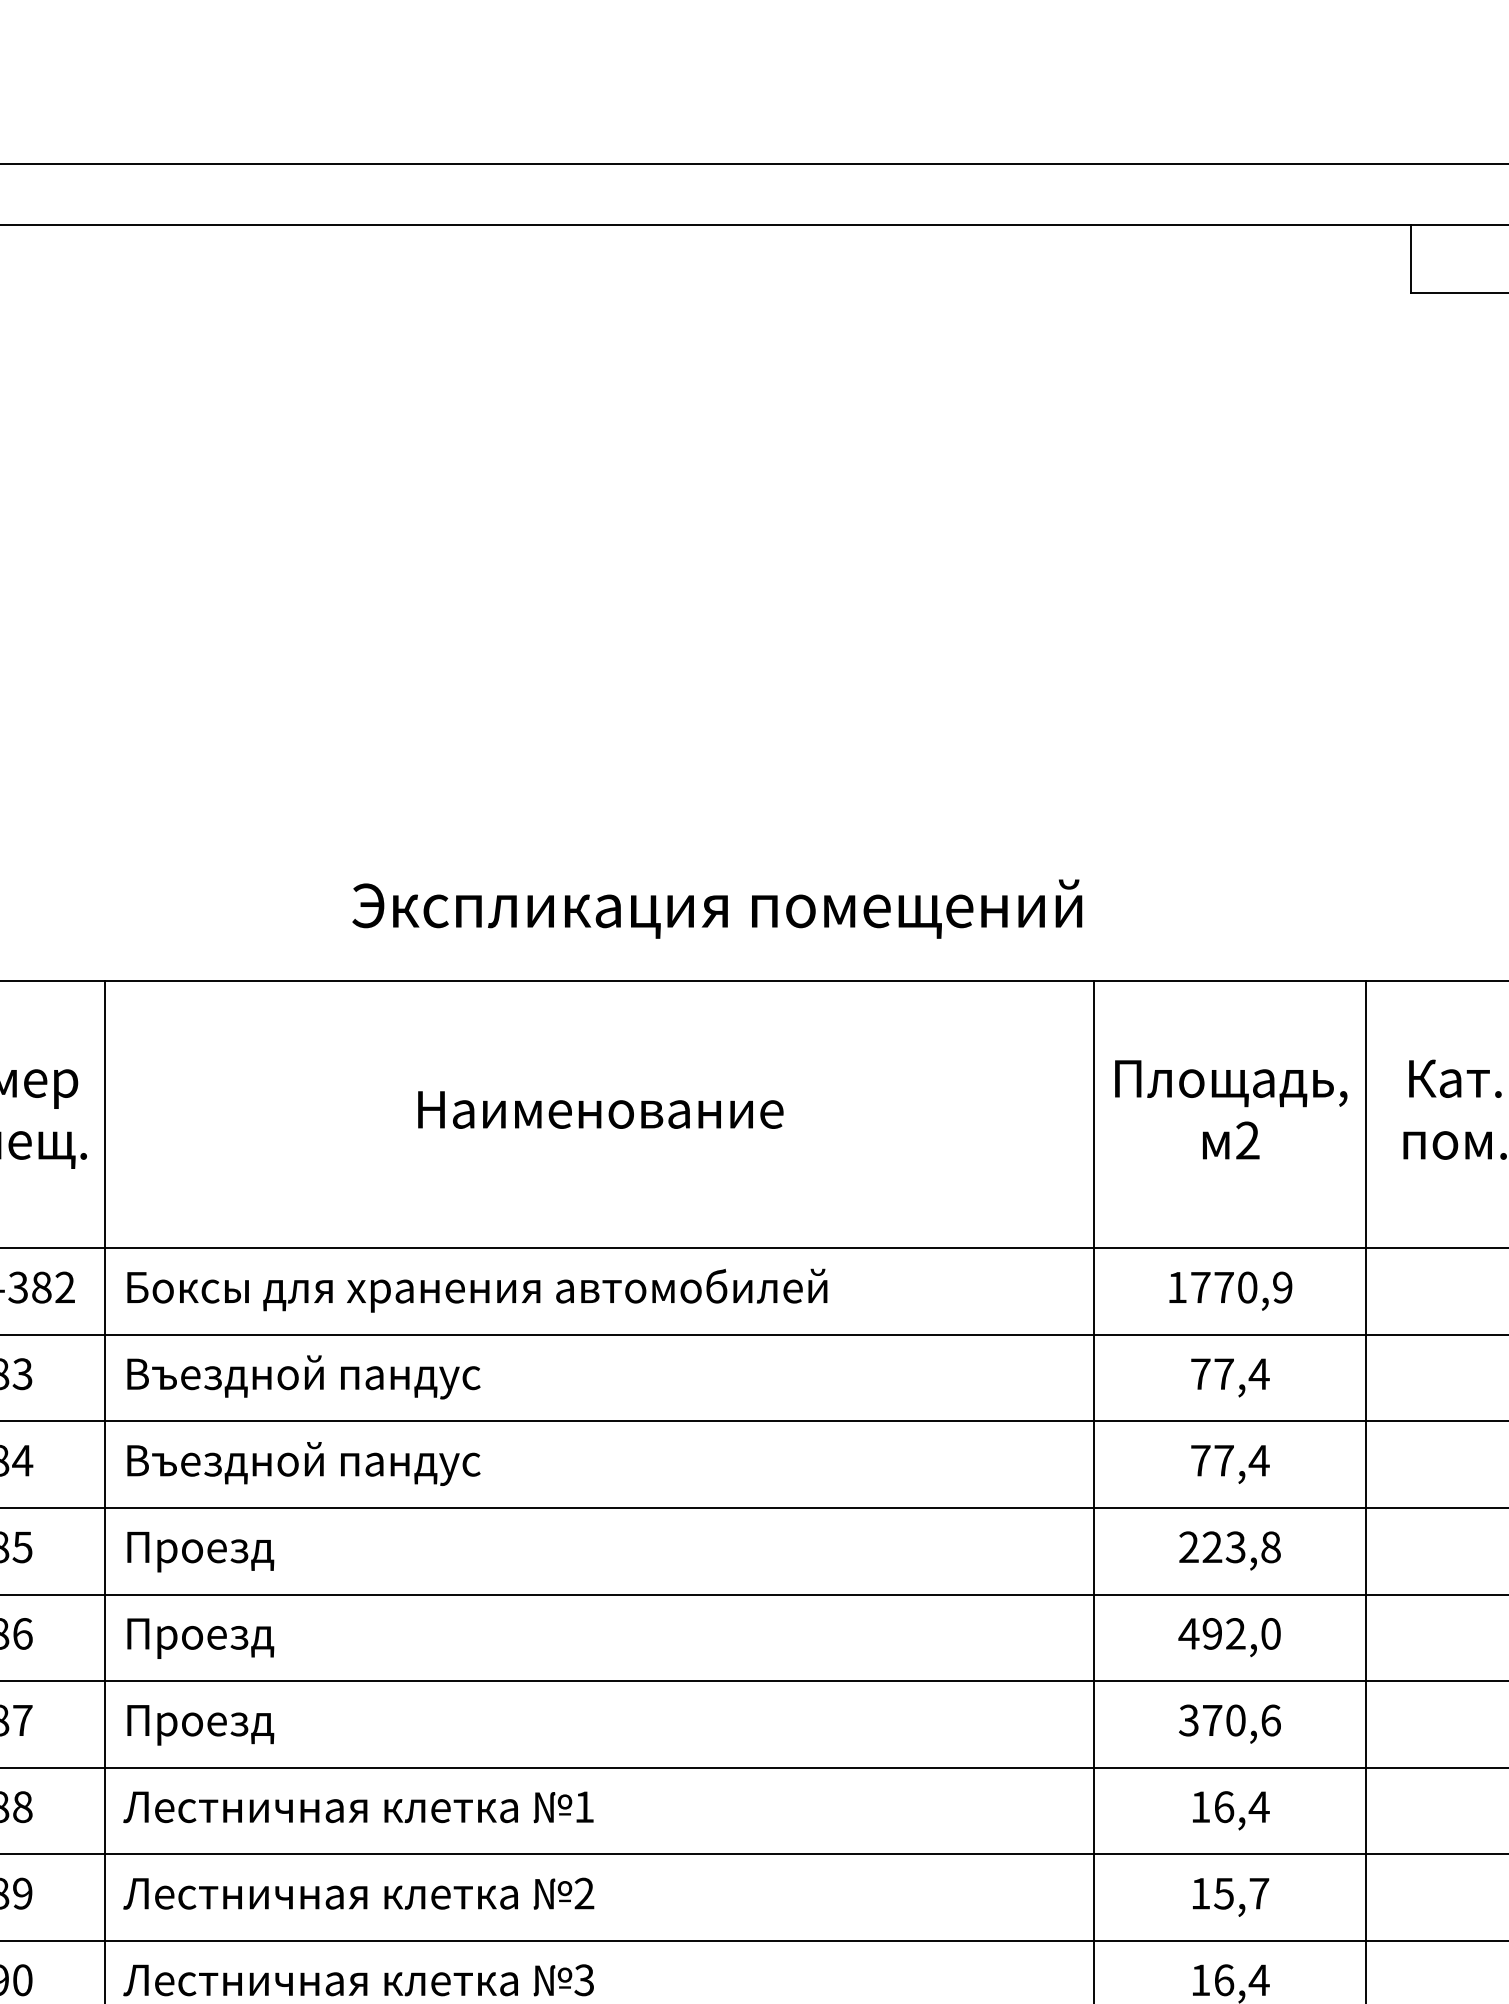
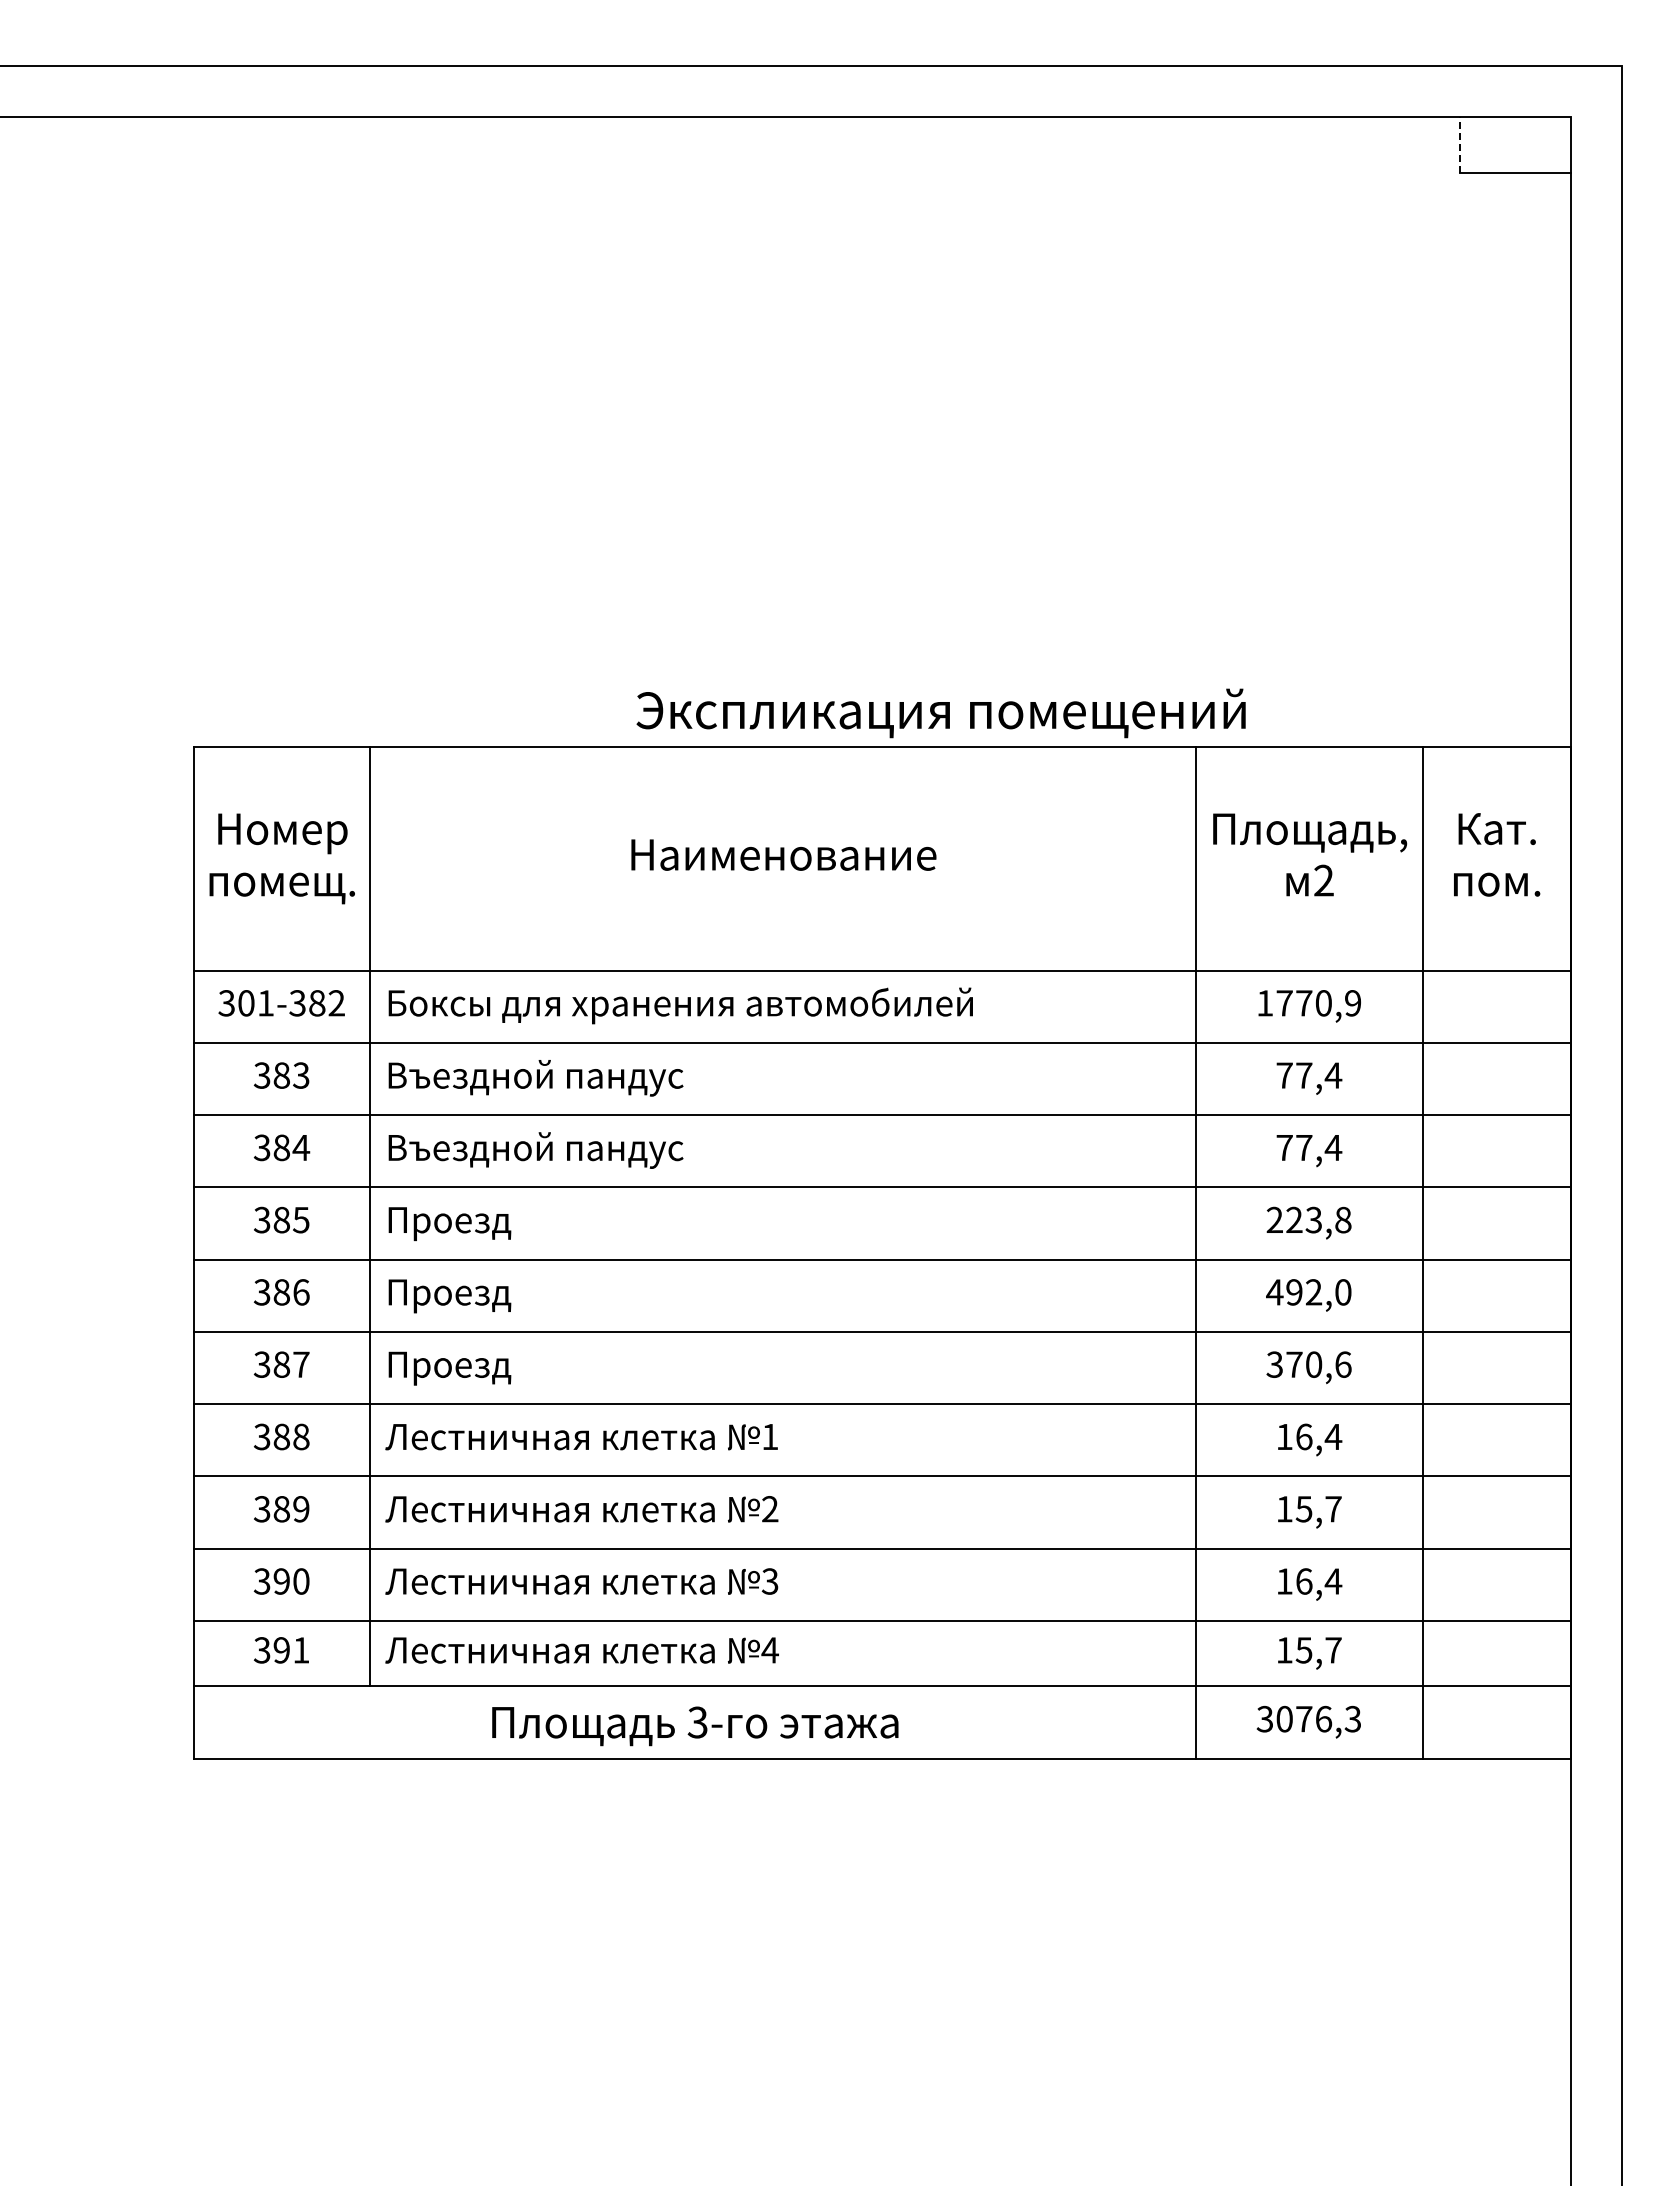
line: (1411, 258) -> (1460, 144), solid -> dashed
text: (716, 909) -> (940, 713), moved

